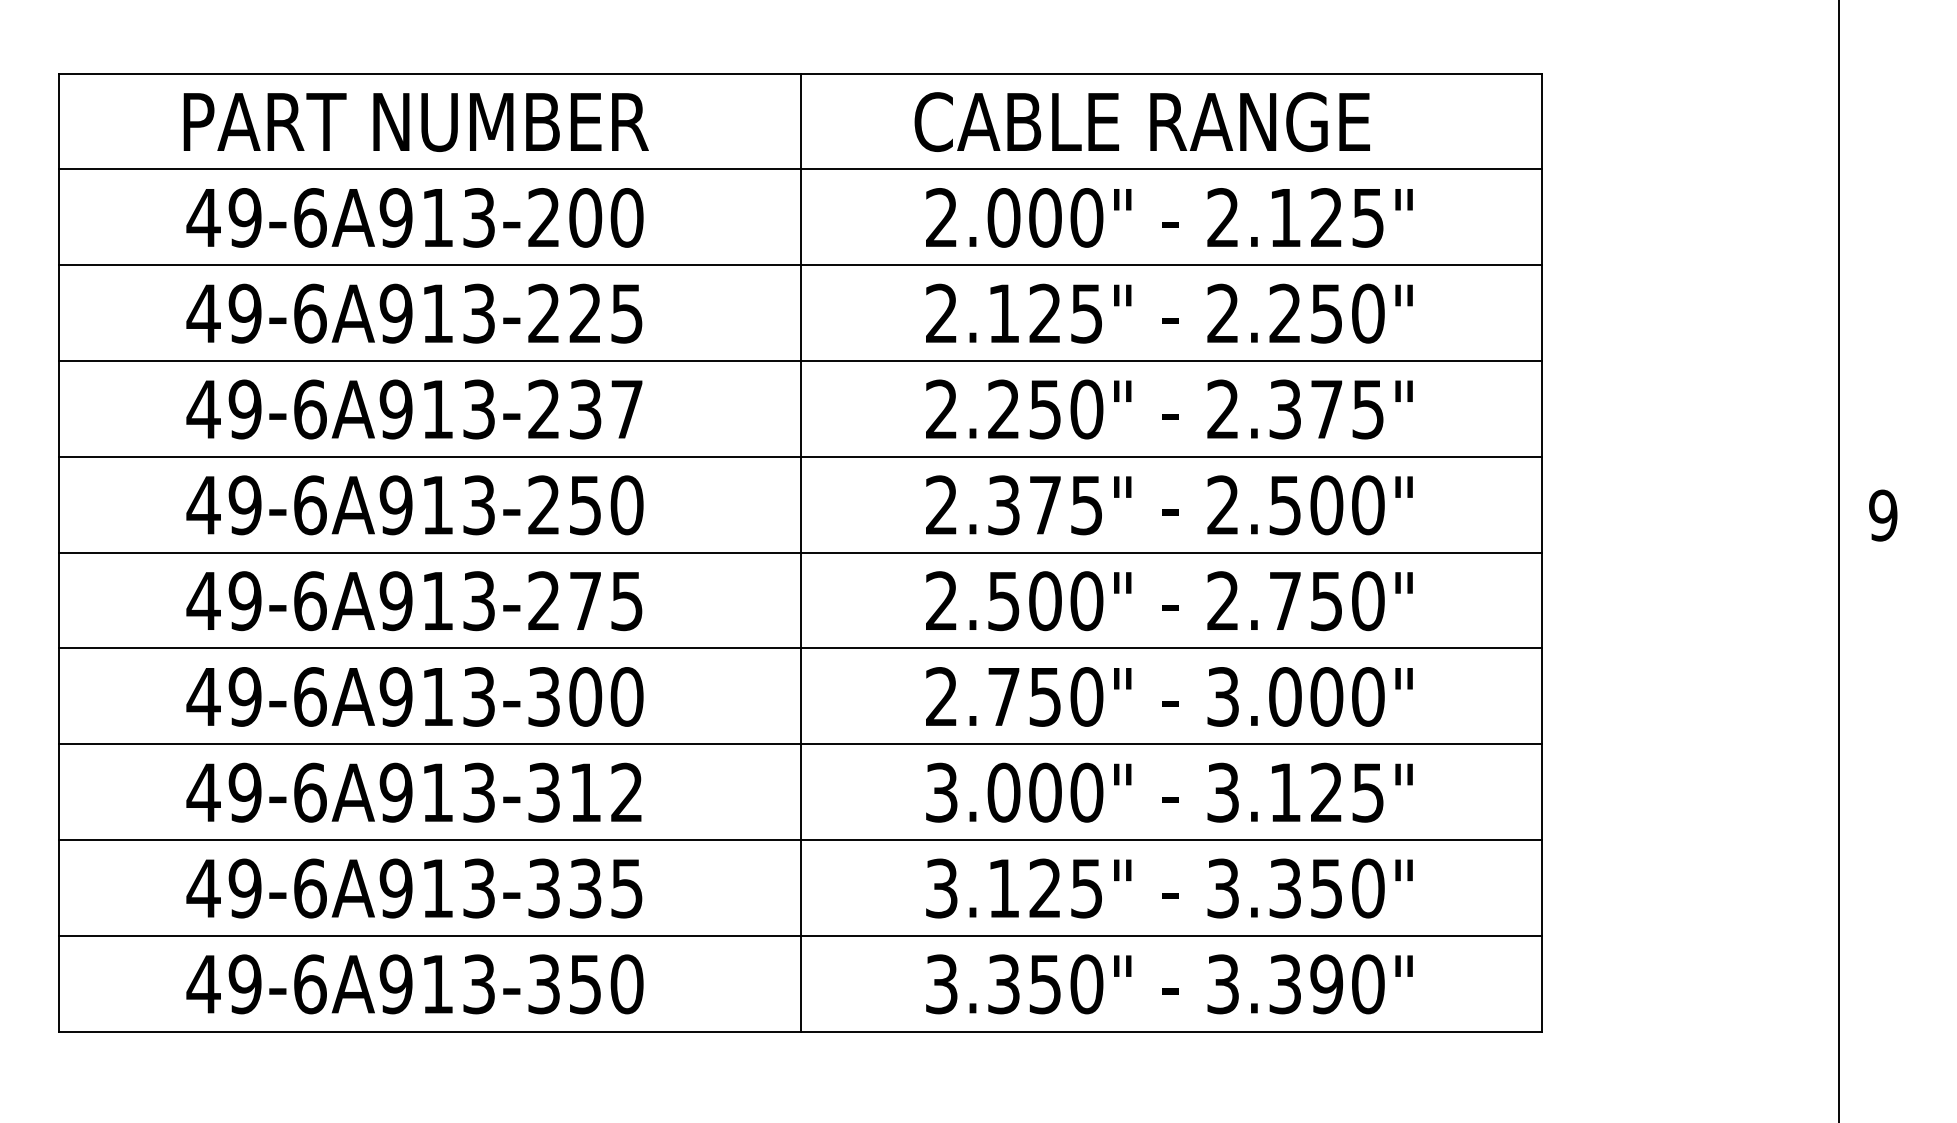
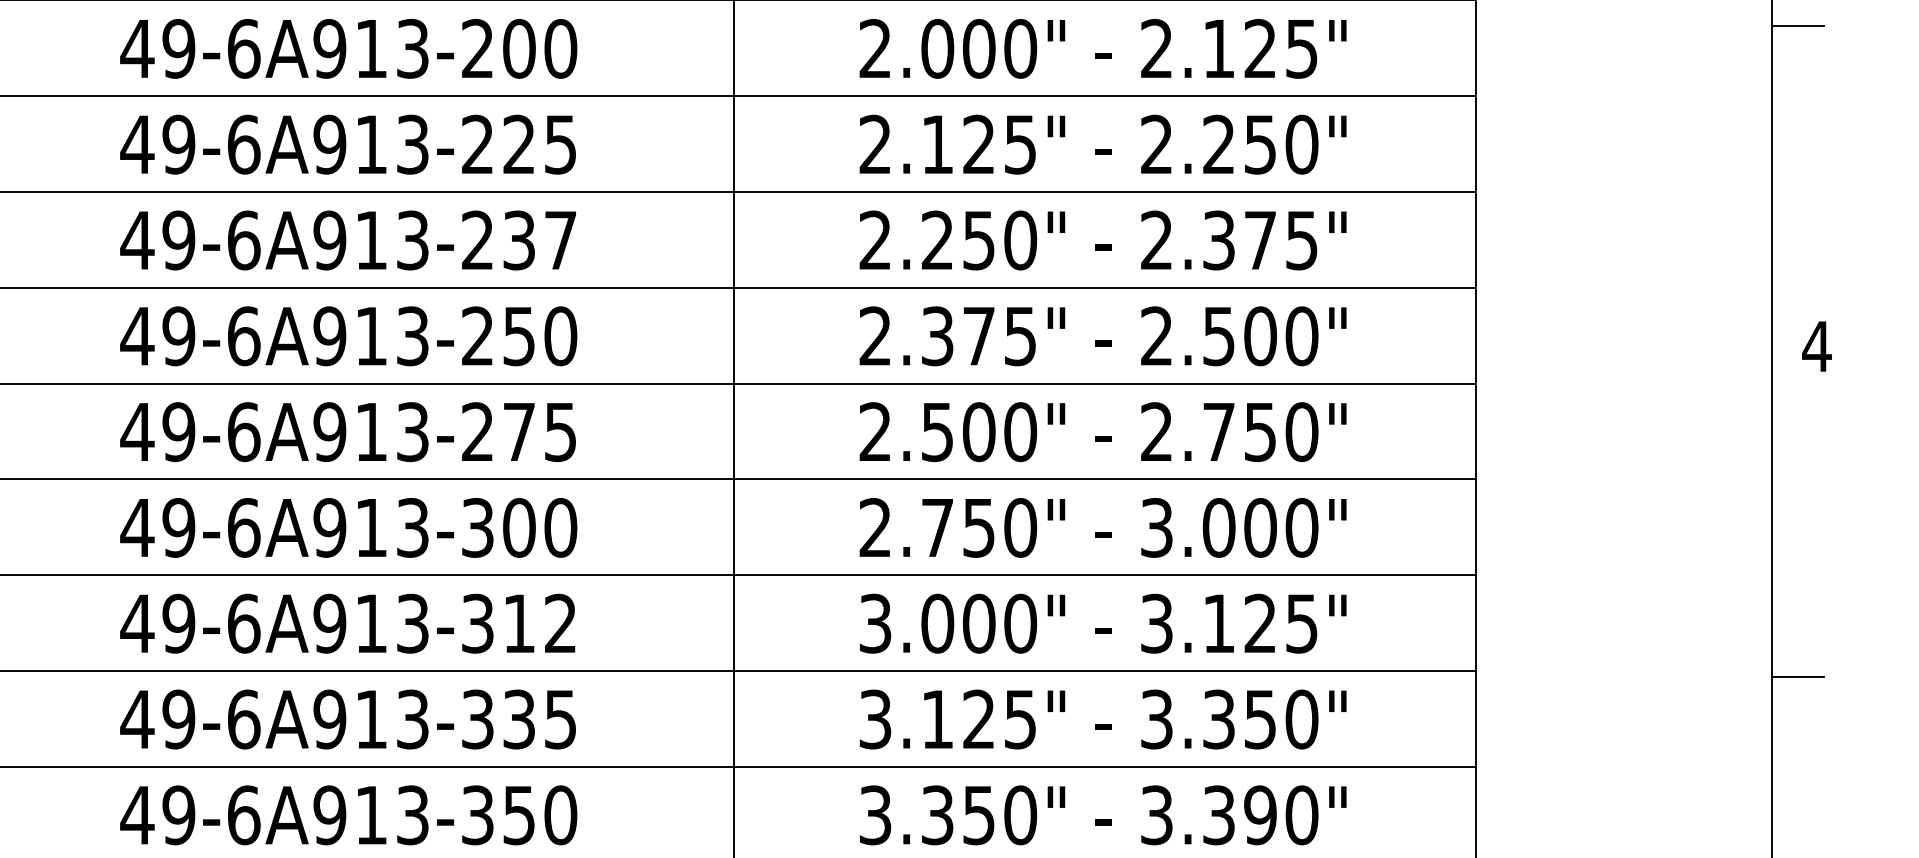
line: (1864, 195) -> (1798, 26), added
text: (1883, 515) -> (1817, 346), 9 -> 4
line: (1864, 845) -> (1798, 676), added

